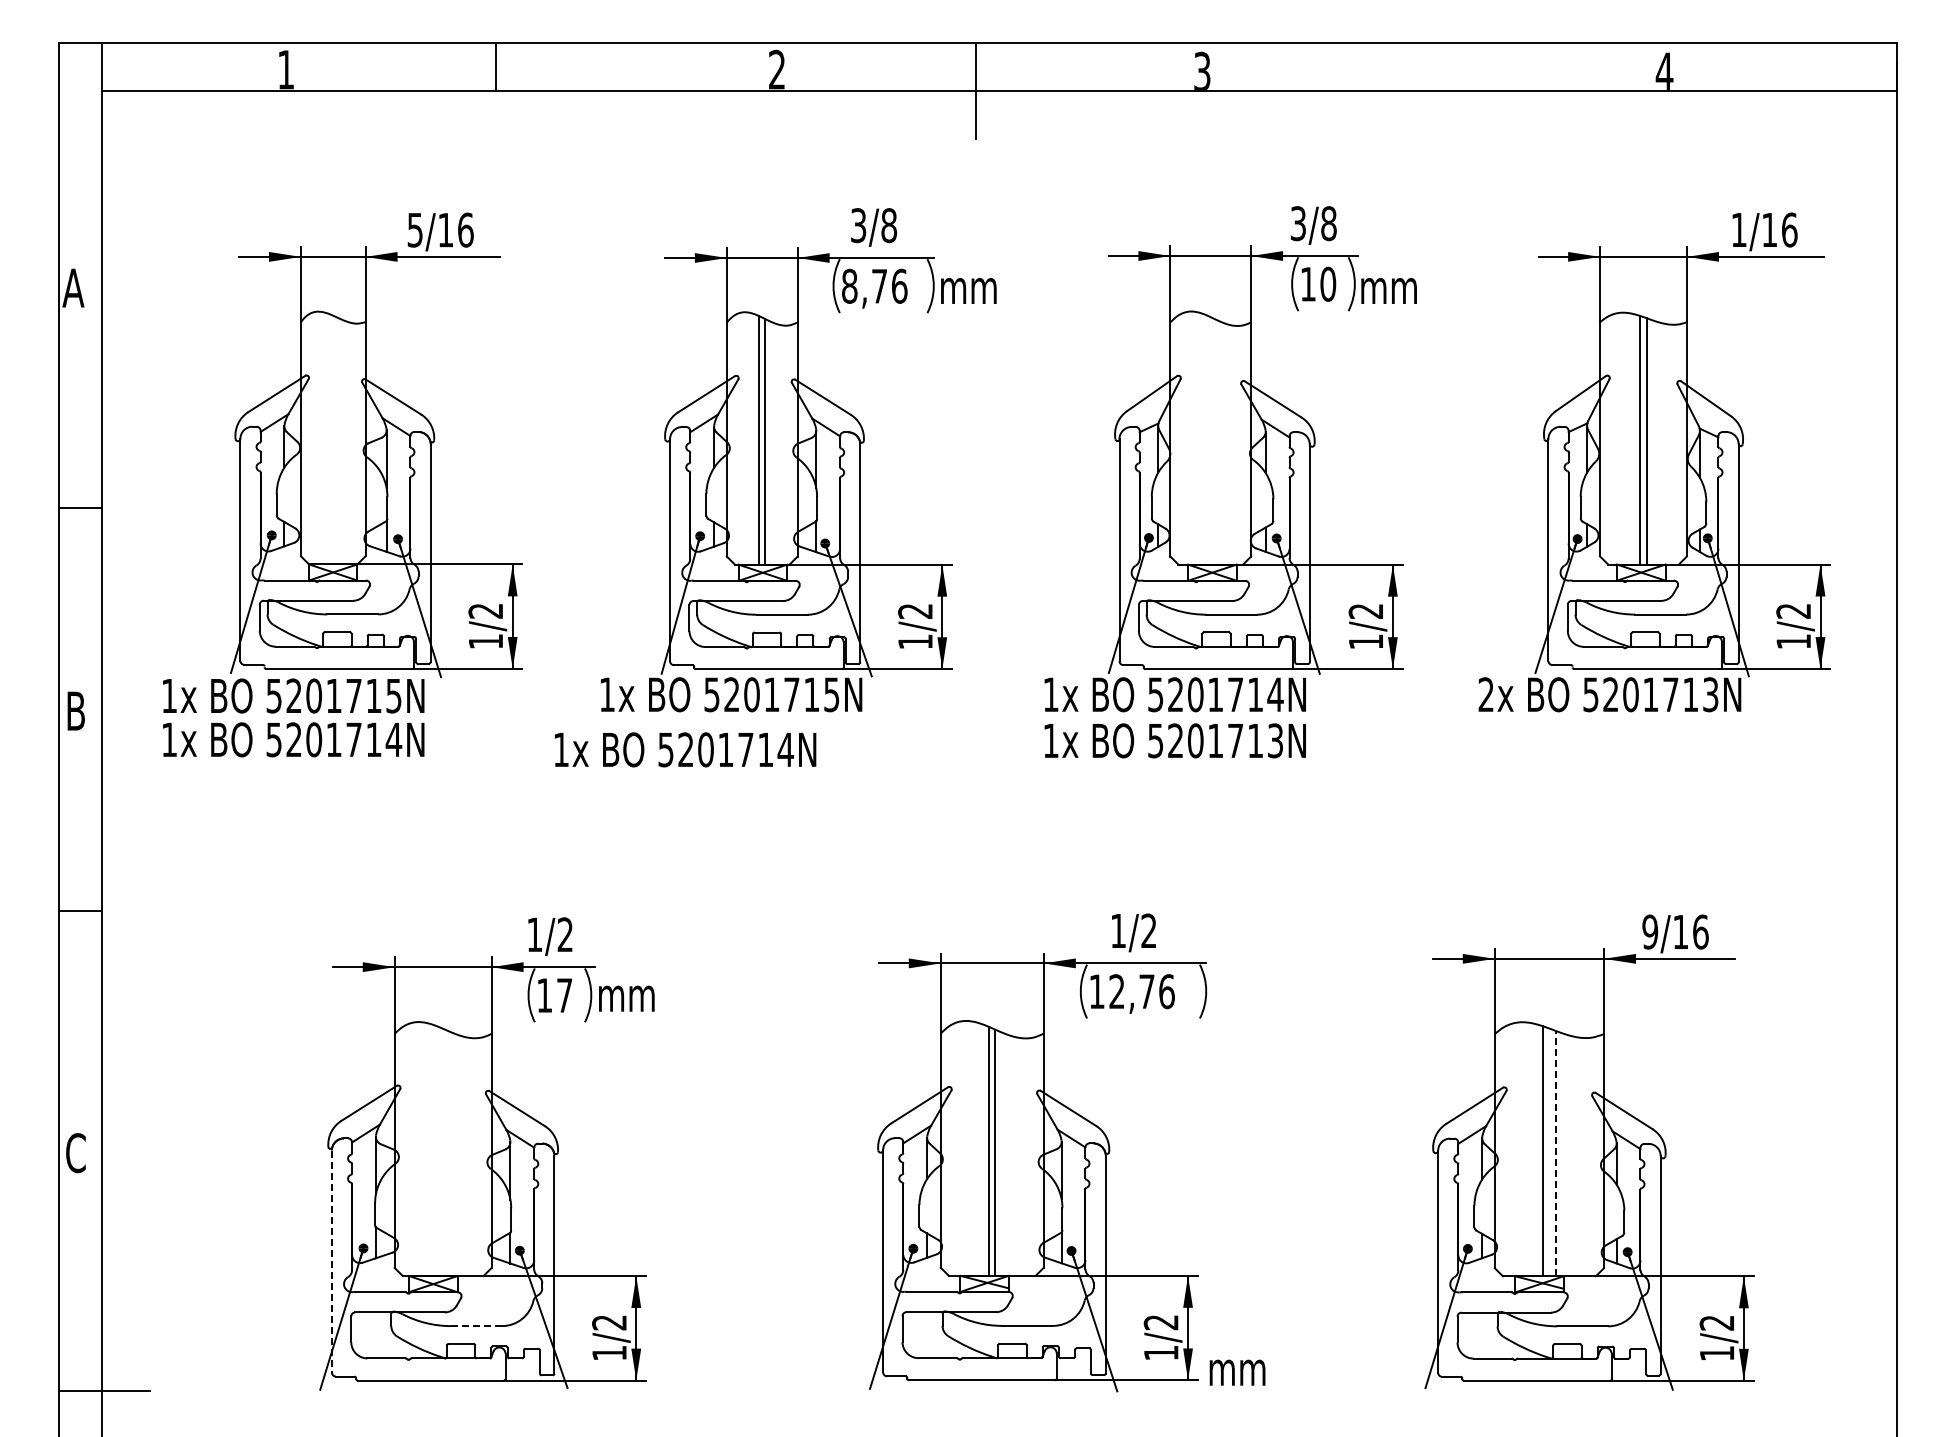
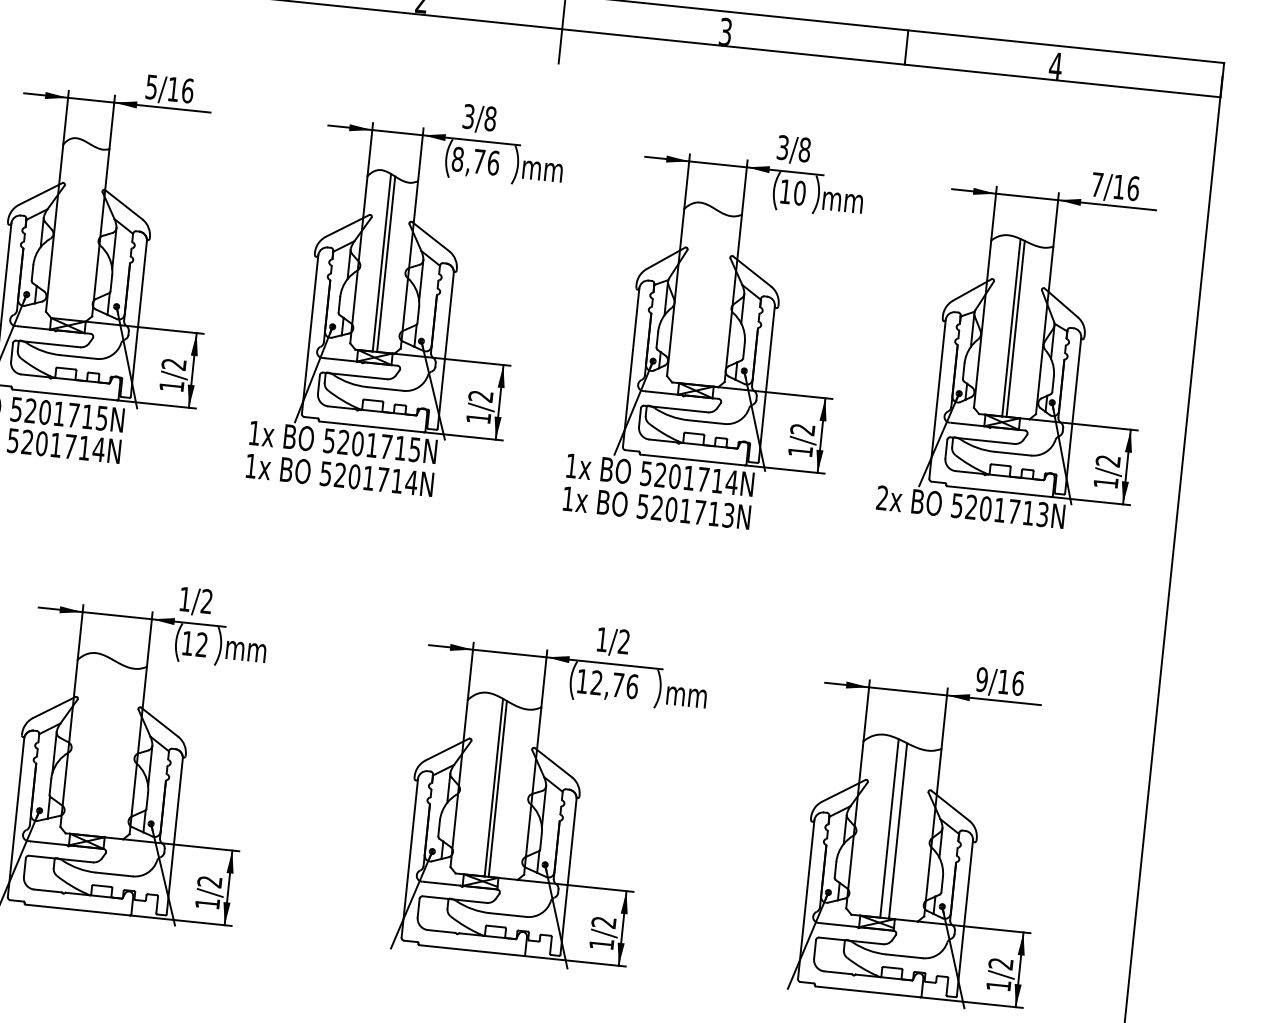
line: (1455, 67) -> (906, 47), added
text: (1738, 229) -> (1096, 184), 1/16 -> 7/16
text: (685, 749) -> (339, 475), moved
text: (564, 995) -> (201, 644), 17 -> 12
line: (1555, 1153) -> (898, 830), dashed -> solid
line: (331, 1262) -> (15, 818), dashed -> solid
line: (477, 1326) -> (115, 874), dashed -> solid
text: (1237, 1372) -> (686, 697), moved

